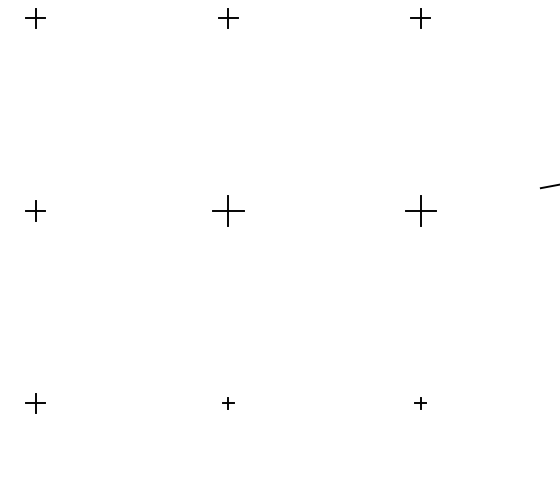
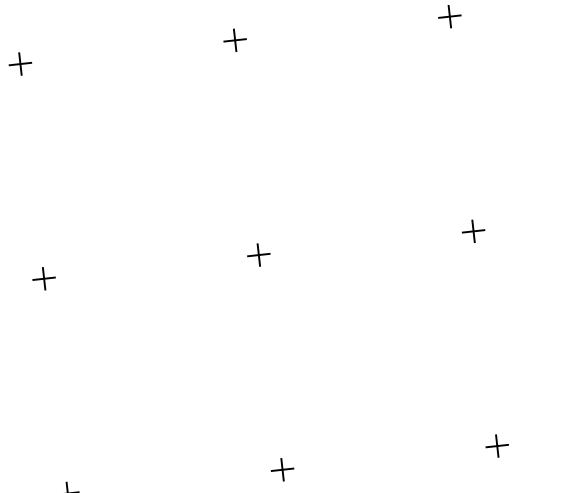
part: (228, 210) -> (258, 254), size x0.62
part: (420, 210) -> (473, 230), size x0.62
part: (228, 403) -> (282, 469), size x1.67
part: (420, 403) -> (496, 446), size x1.67

